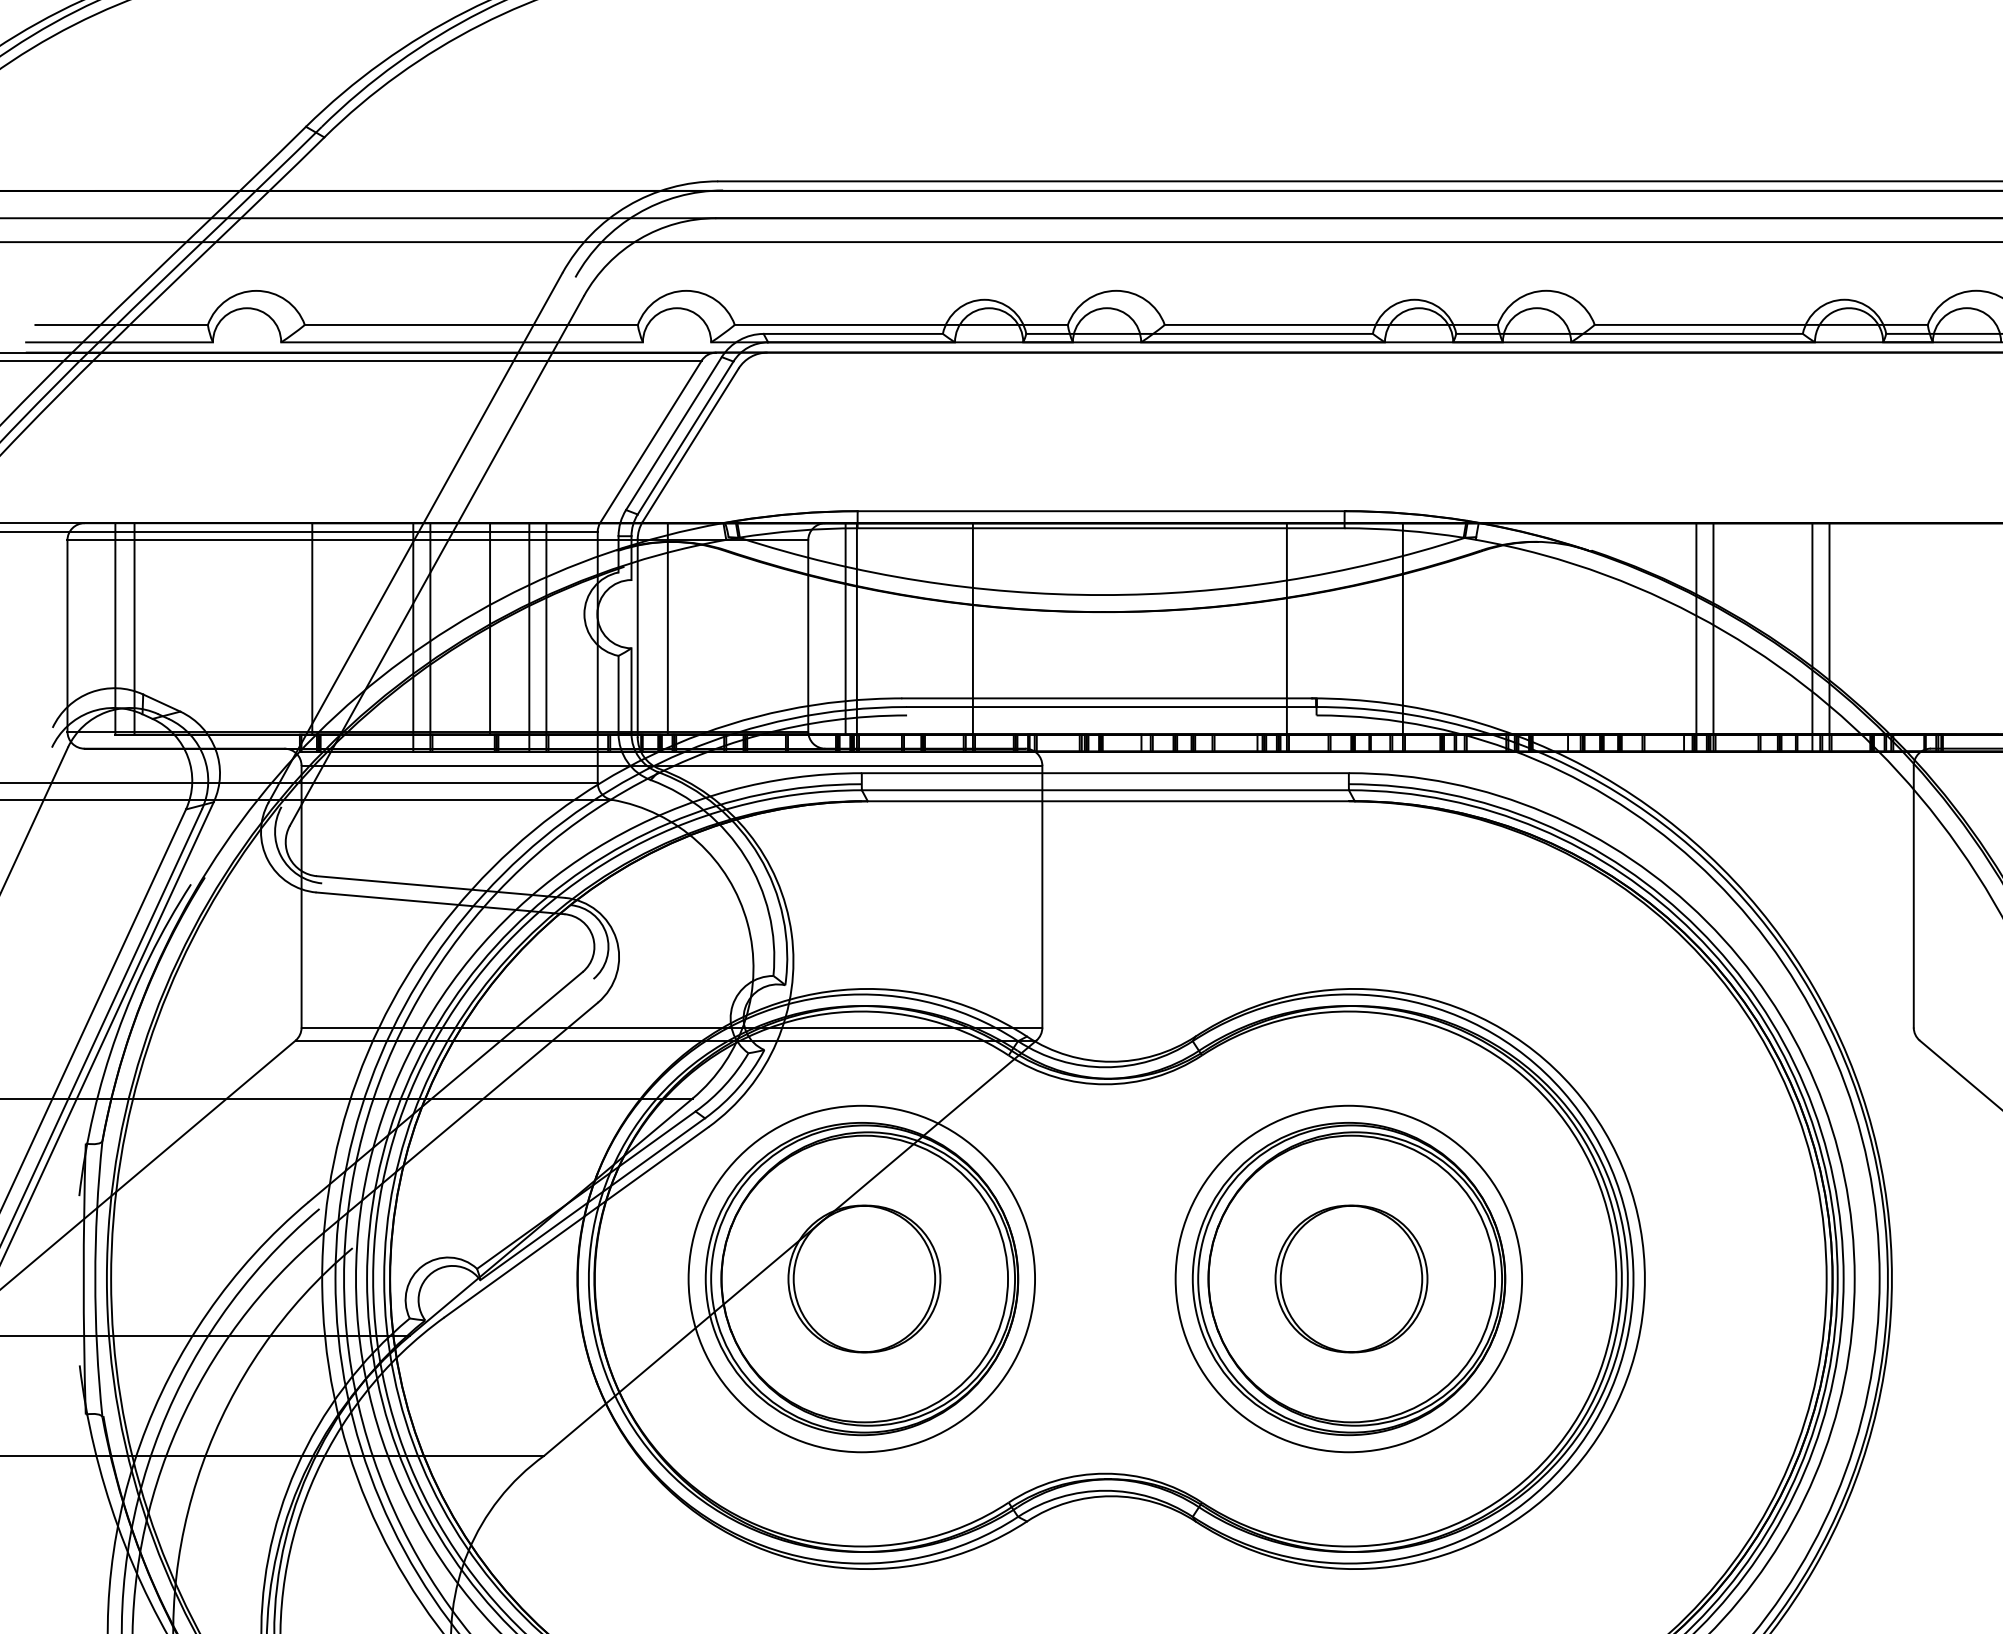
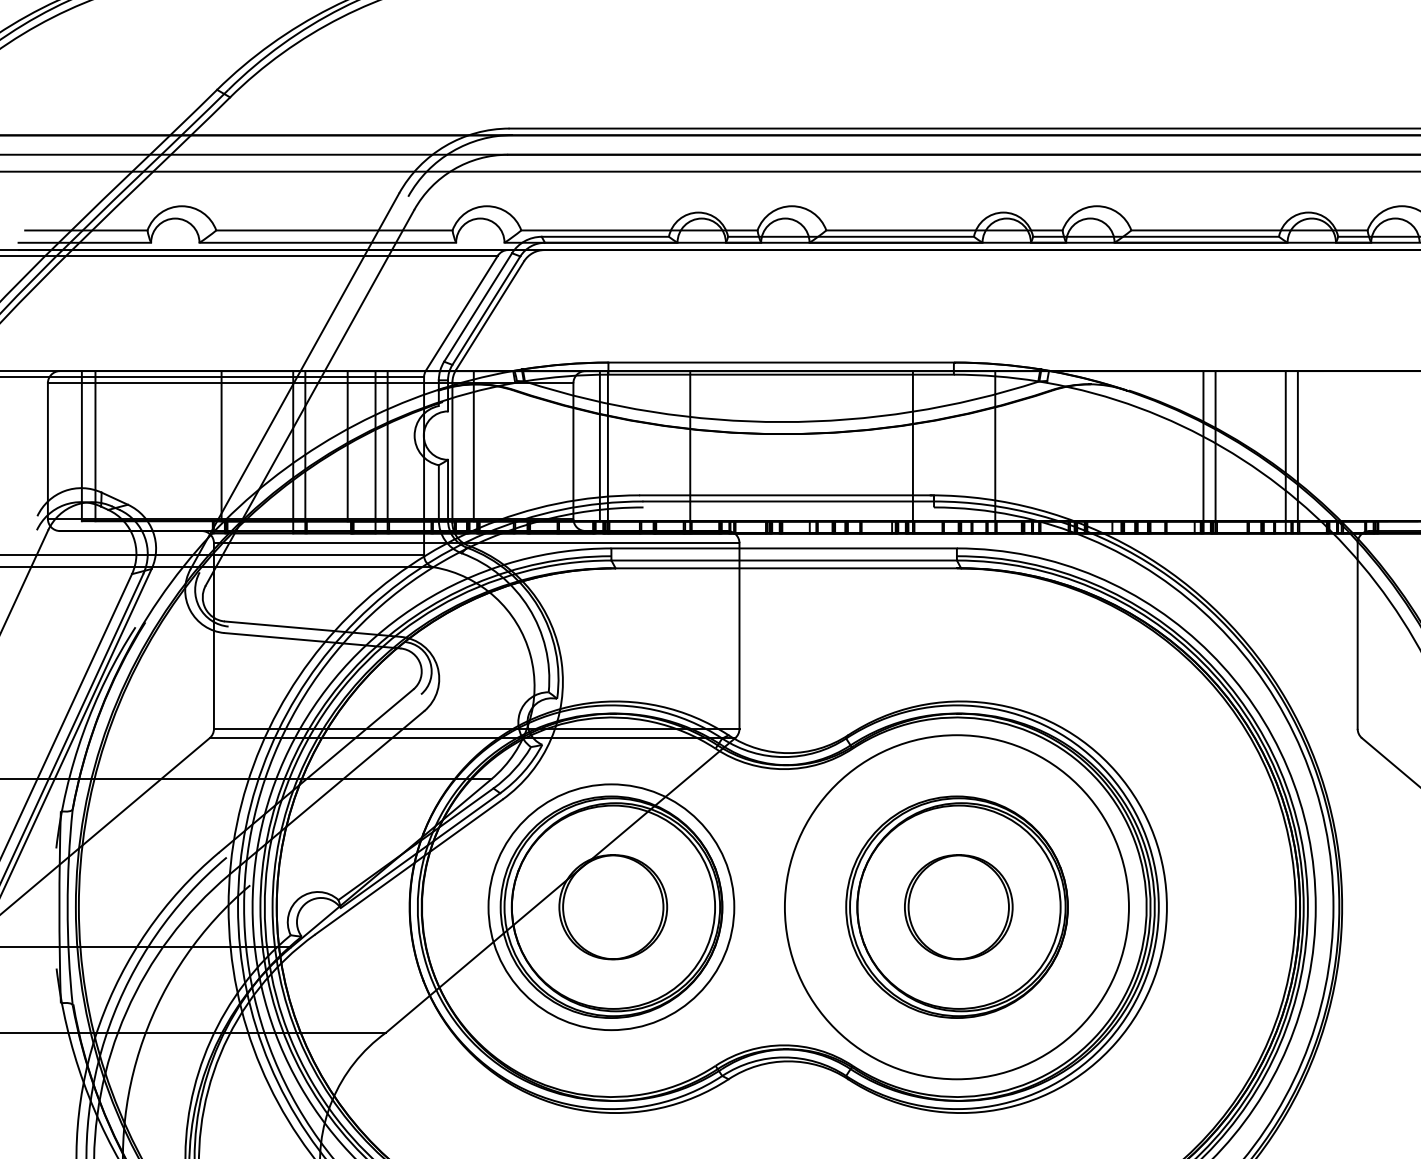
circle: (1348, 1278) -> (956, 906), size x1.4

